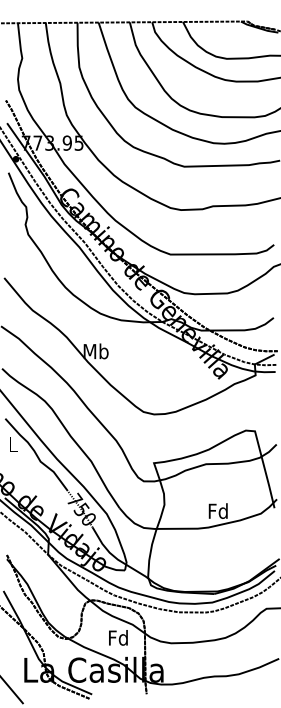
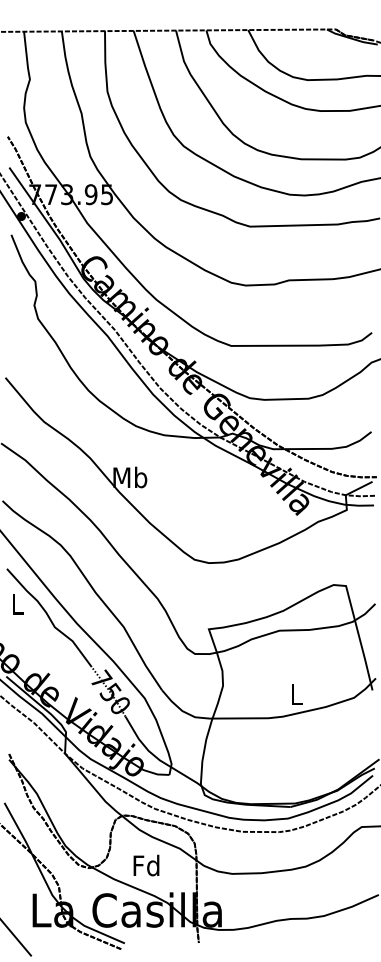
text: (217, 511) -> (295, 694), Fd -> L
text: (118, 637) -> (146, 865), moved

